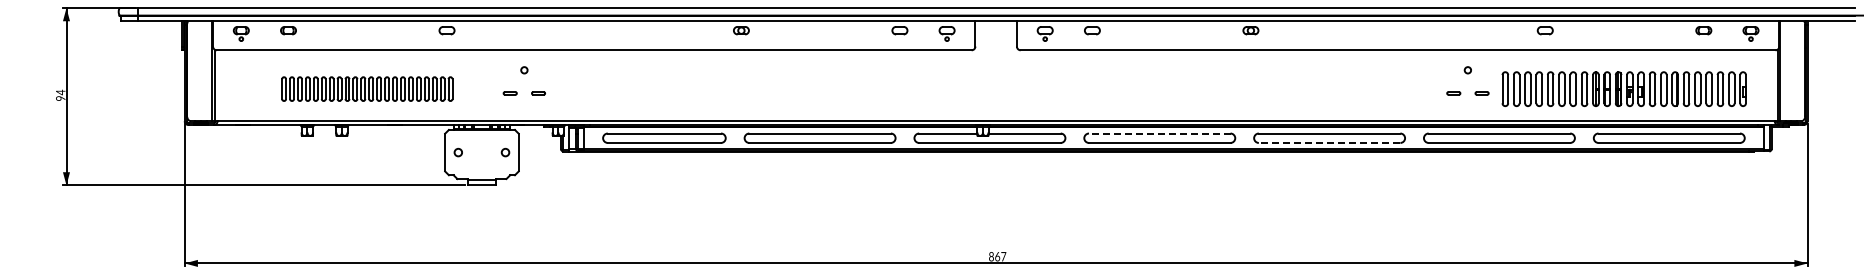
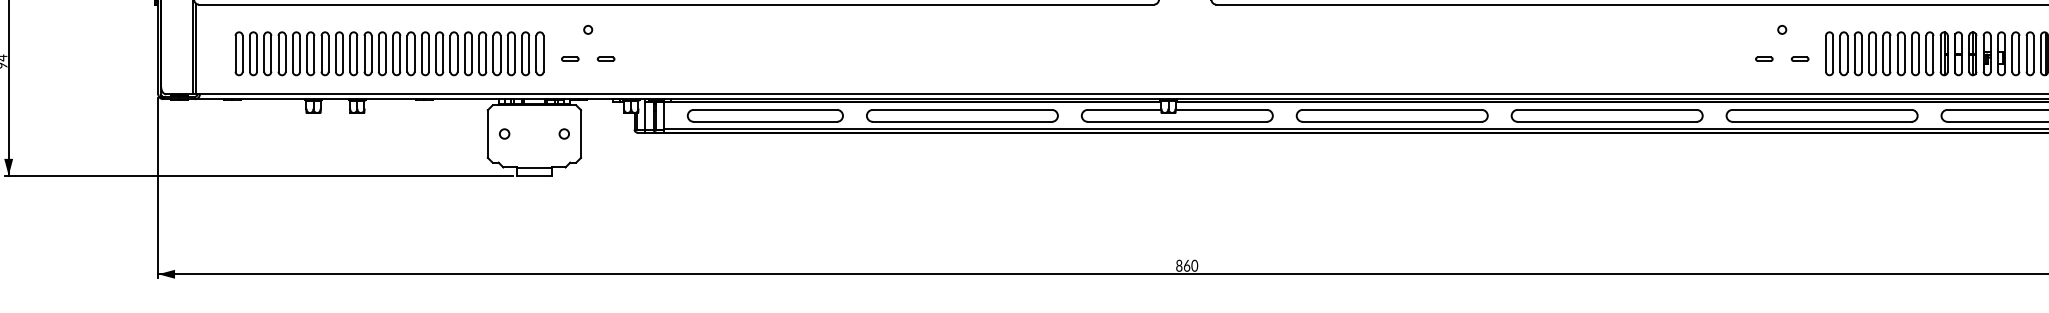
part: (366, 88) -> (388, 52), size x1.43
line: (1159, 133) -> (1391, 109), dashed -> solid
line: (1329, 142) -> (1607, 121), dashed -> solid
text: (1003, 256) -> (1194, 265), 867 -> 860

